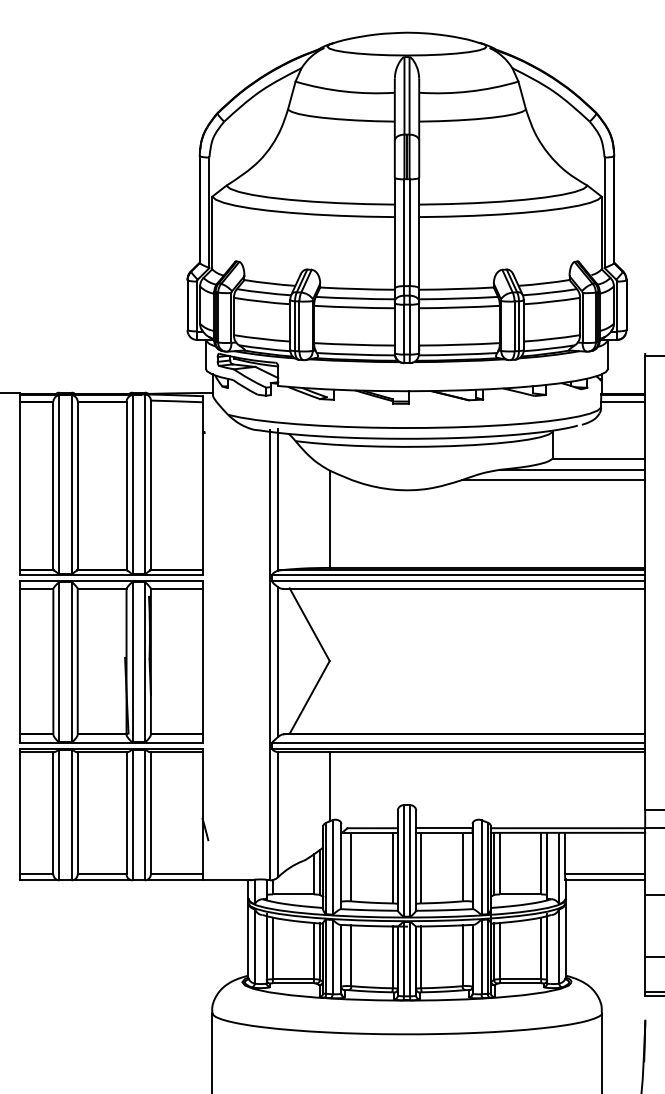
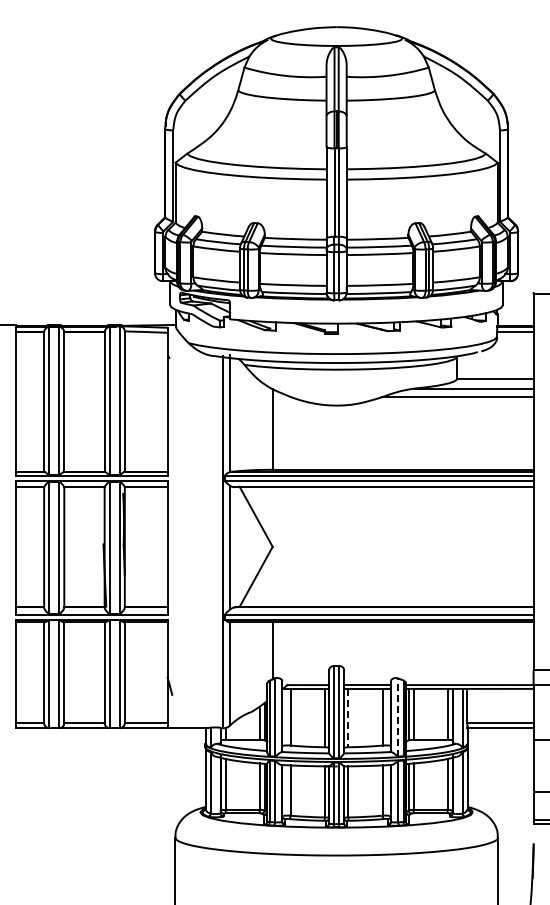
line: (481, 867) -> (398, 717), solid -> dashed
line: (421, 868) -> (348, 718), solid -> dashed

